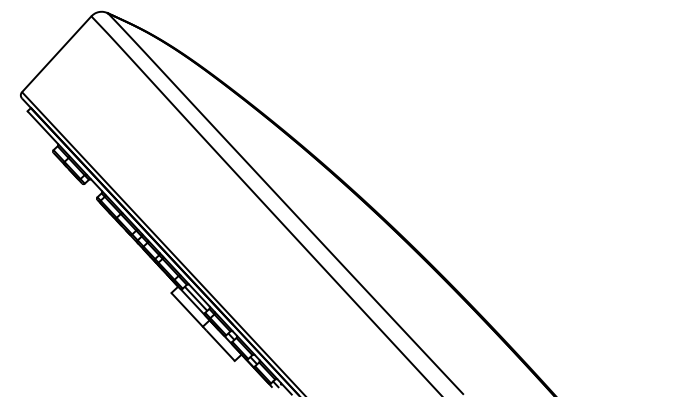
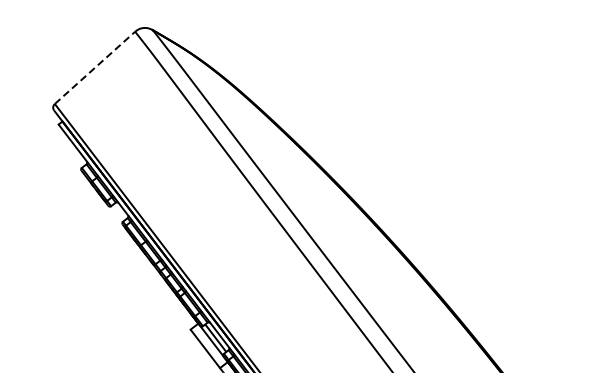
line: (57, 53) -> (95, 67), solid -> dashed

